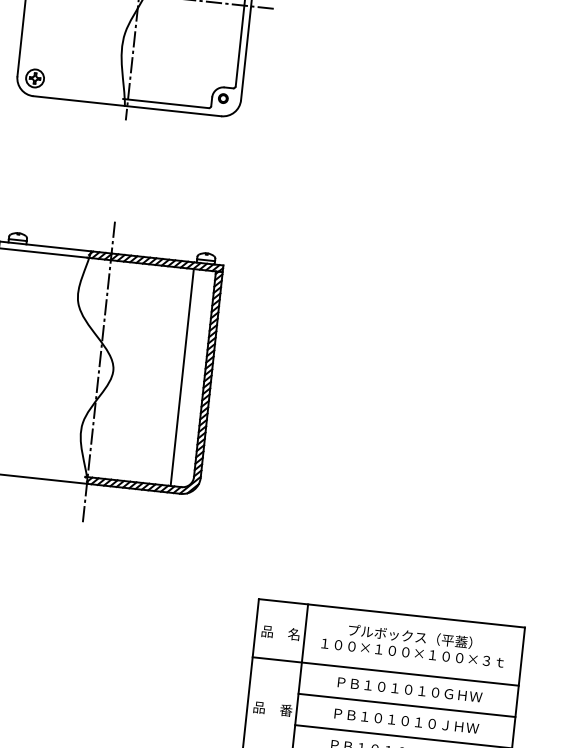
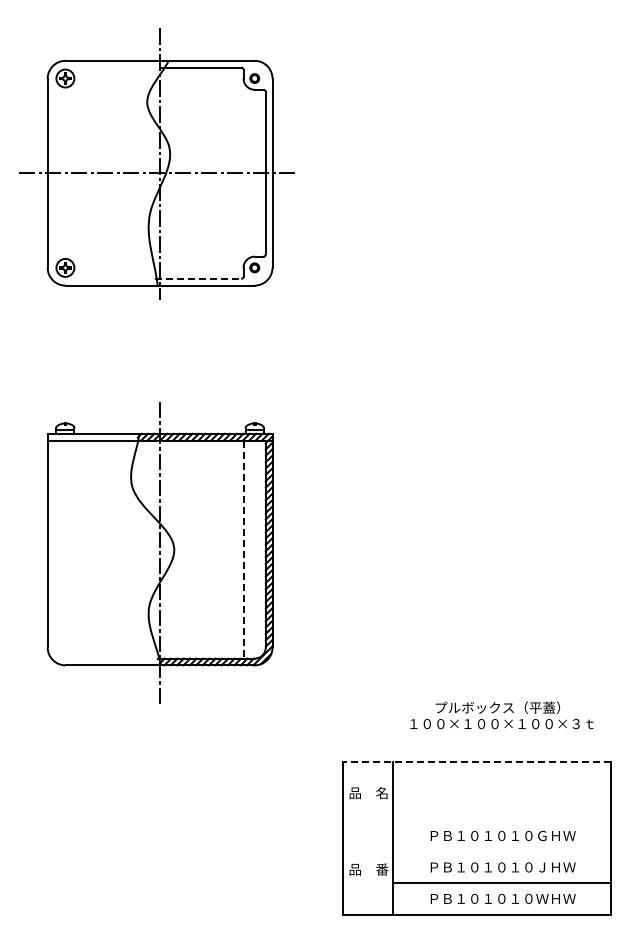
line: (166, 103) -> (198, 278), solid -> dashed
line: (182, 378) -> (243, 550), solid -> dashed
line: (392, 613) -> (477, 761), solid -> dashed
text: (413, 644) -> (501, 715), moved
line: (385, 671) -> (476, 820), removed
line: (406, 705) -> (501, 851), removed

